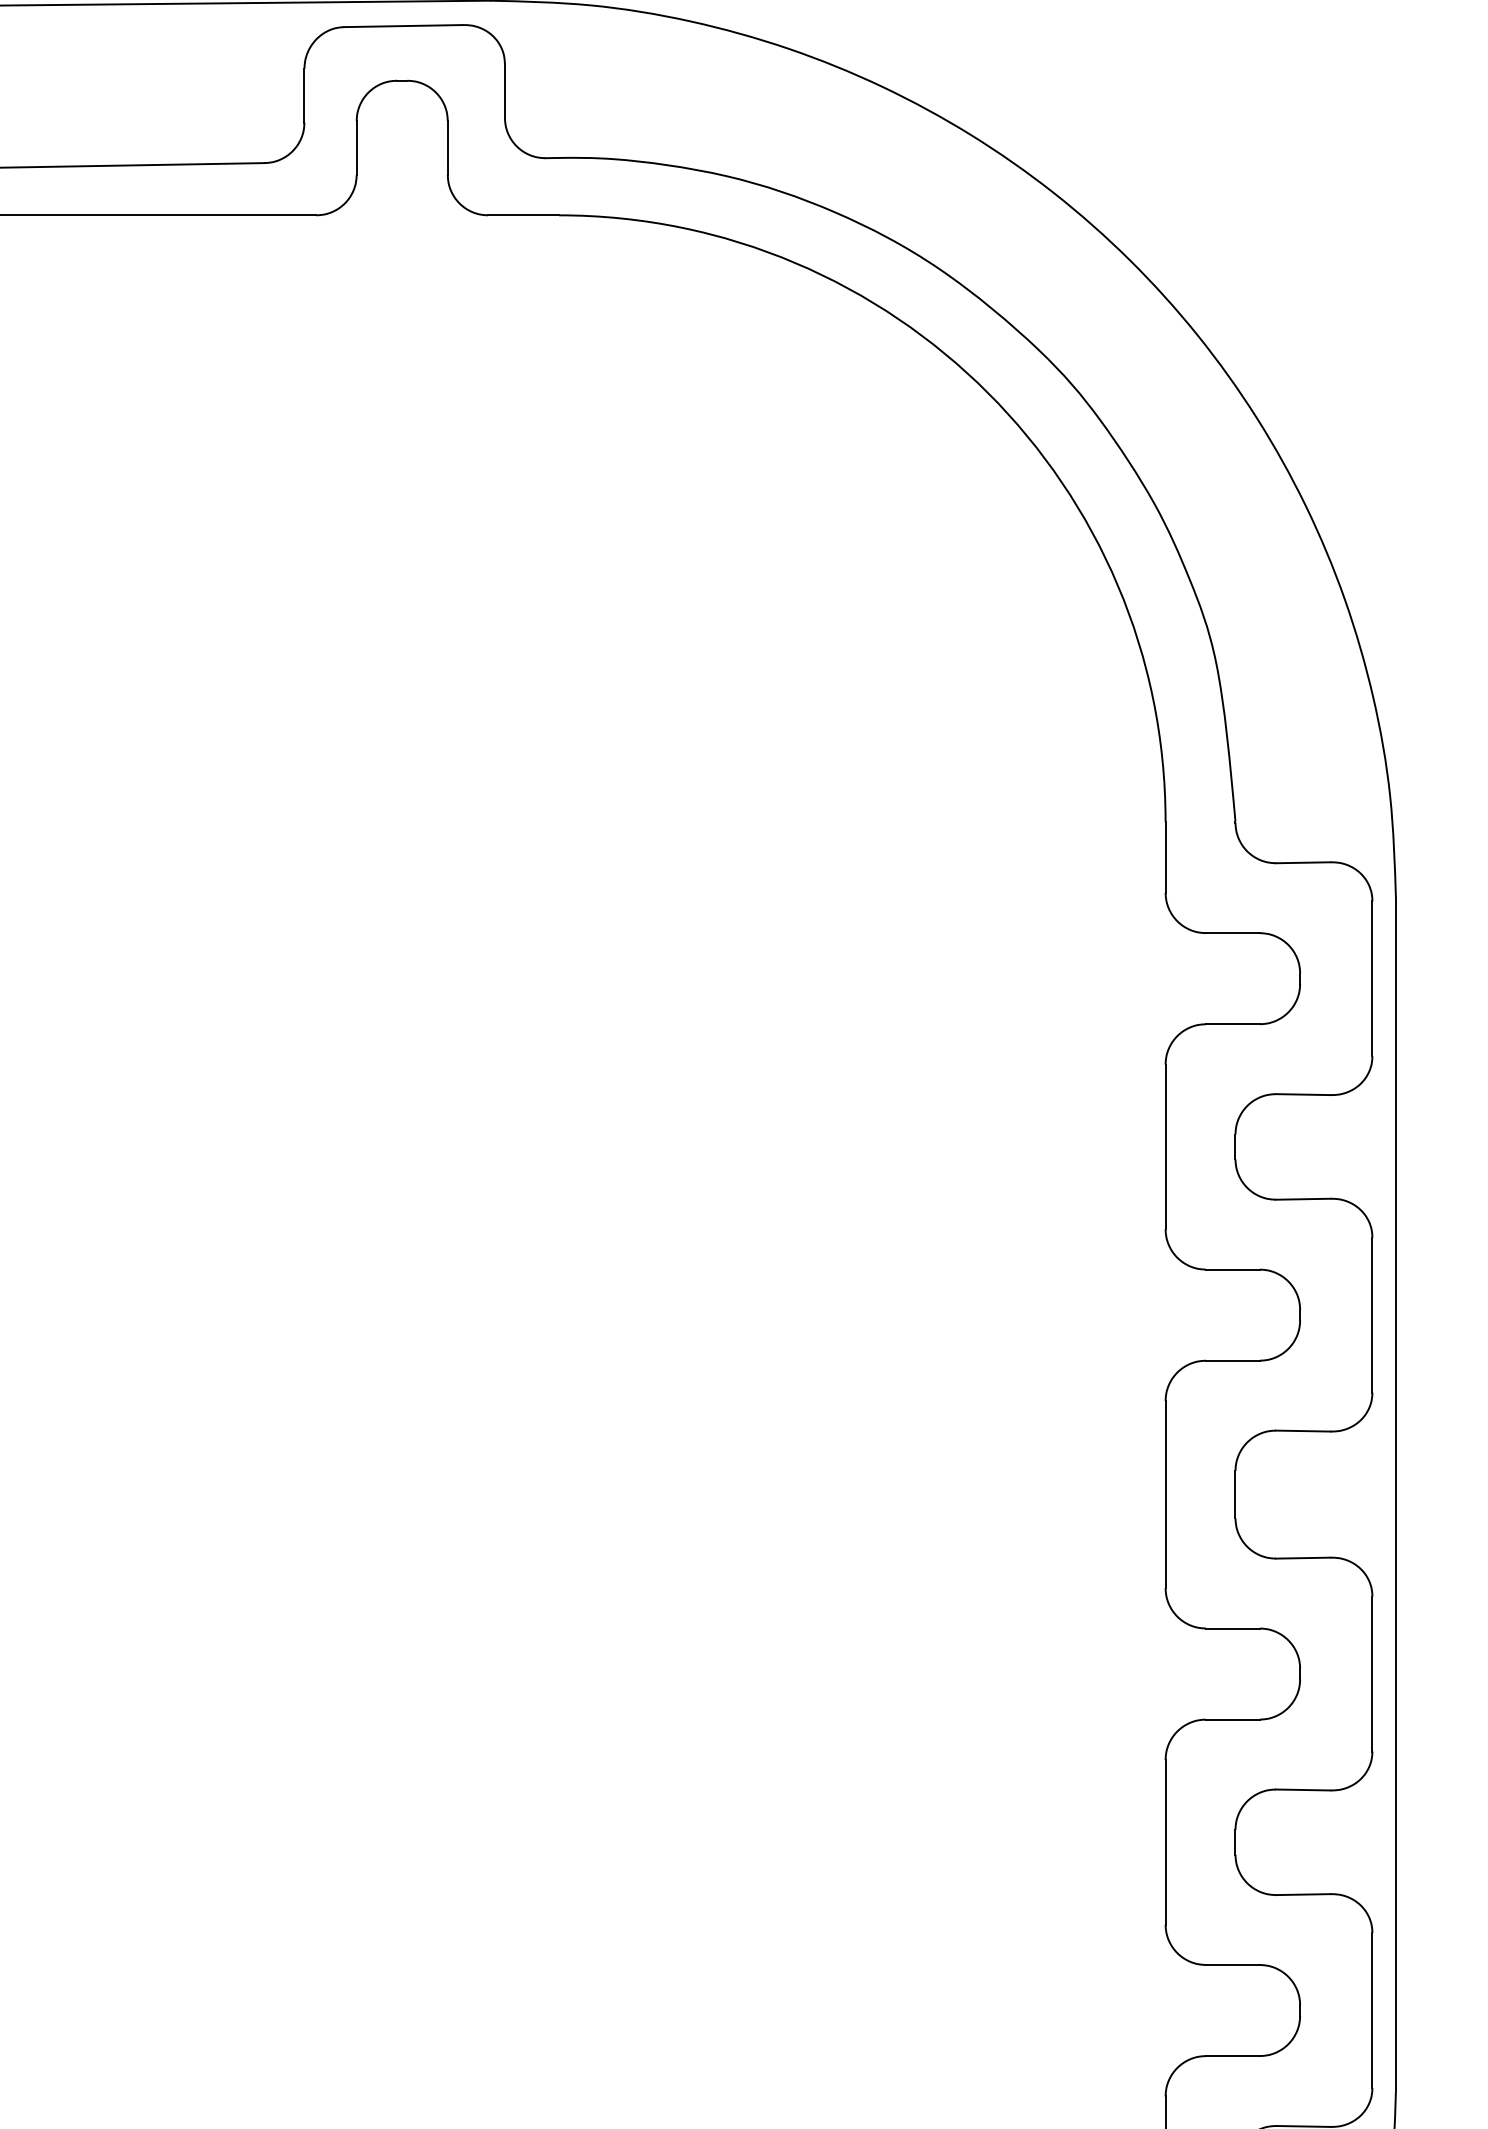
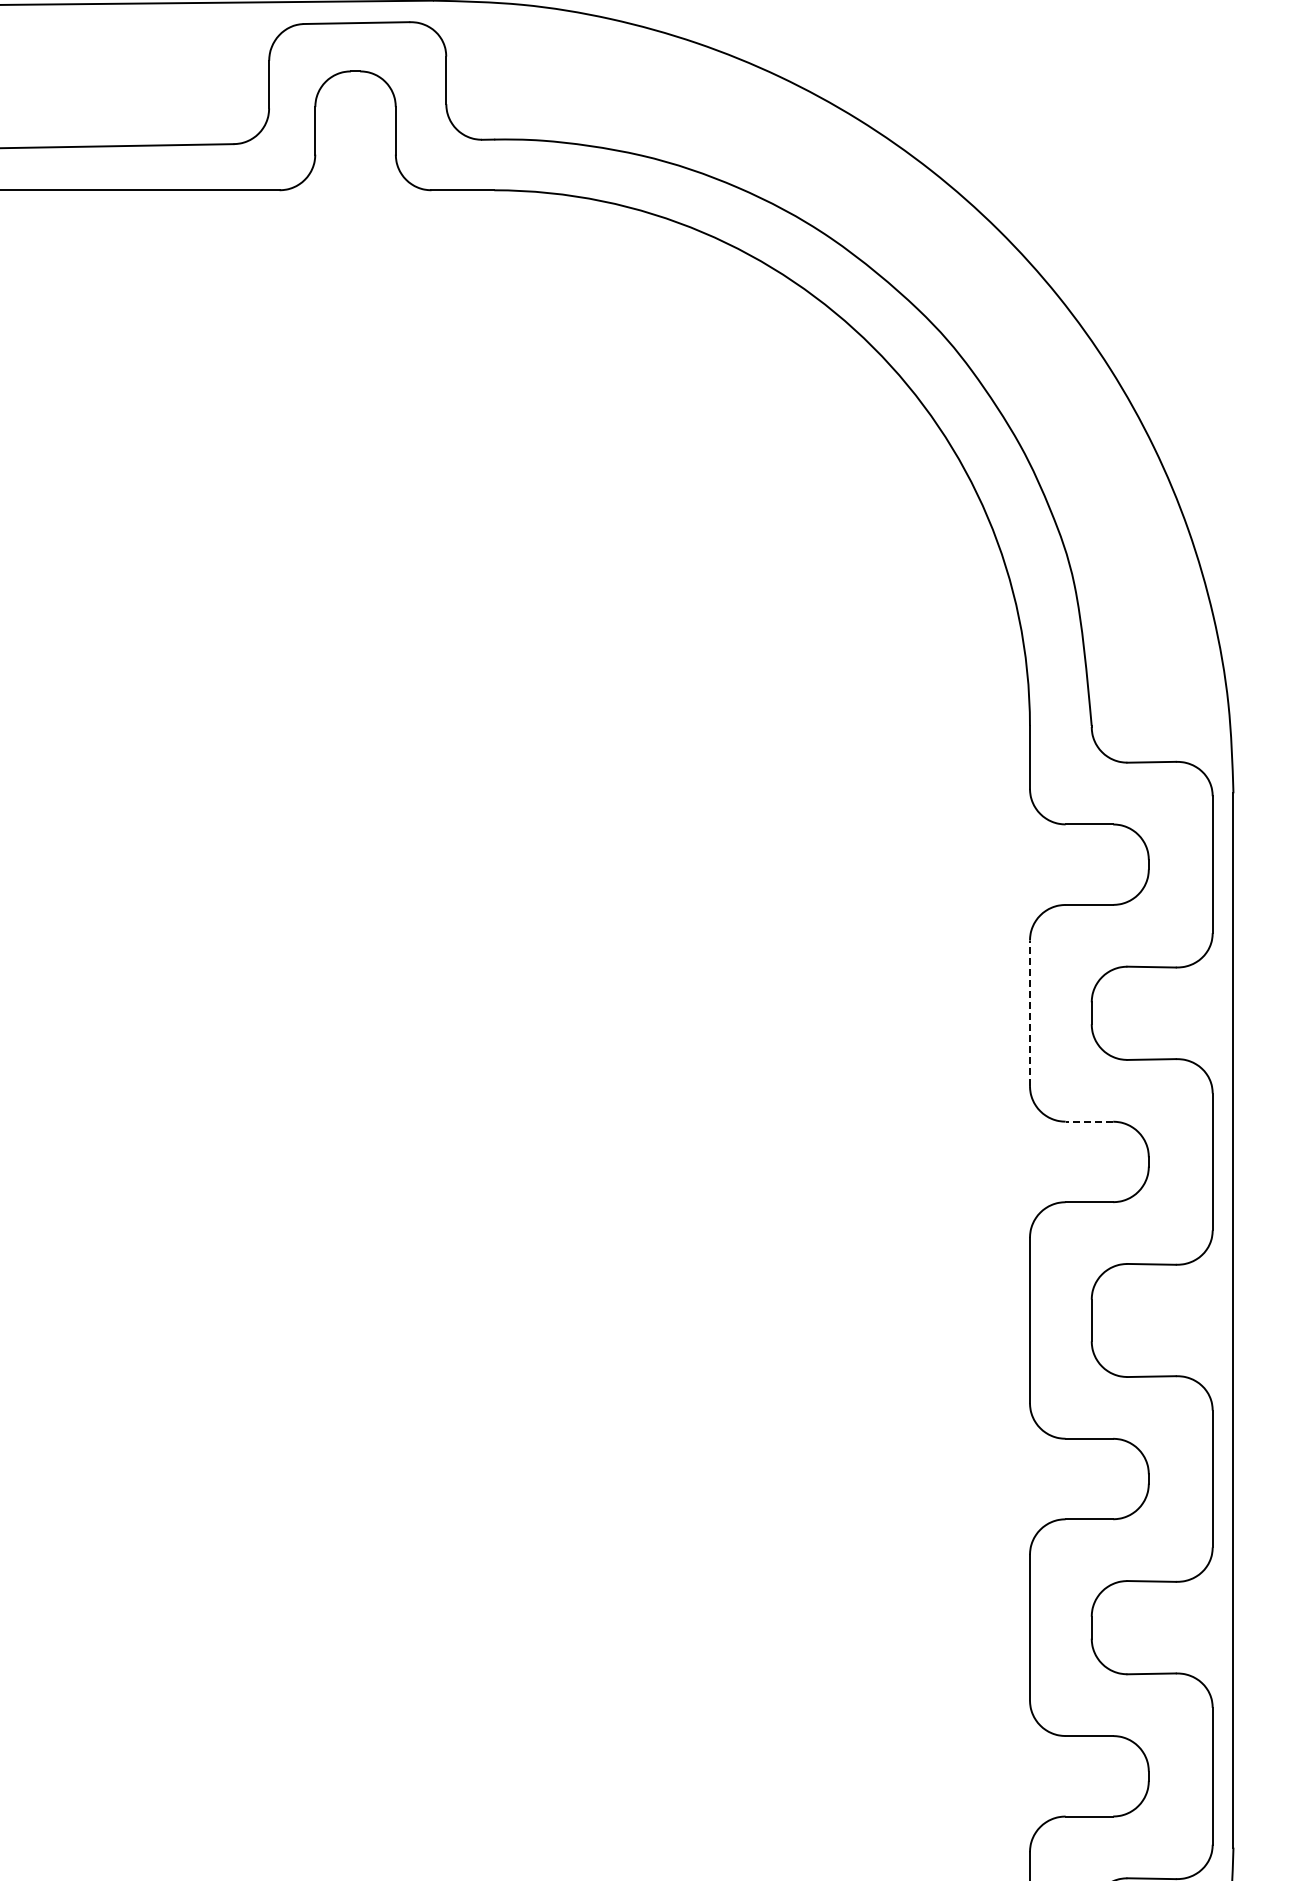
line: (1165, 1147) -> (1029, 1013), solid -> dashed
line: (1232, 1269) -> (1089, 1121), solid -> dashed

